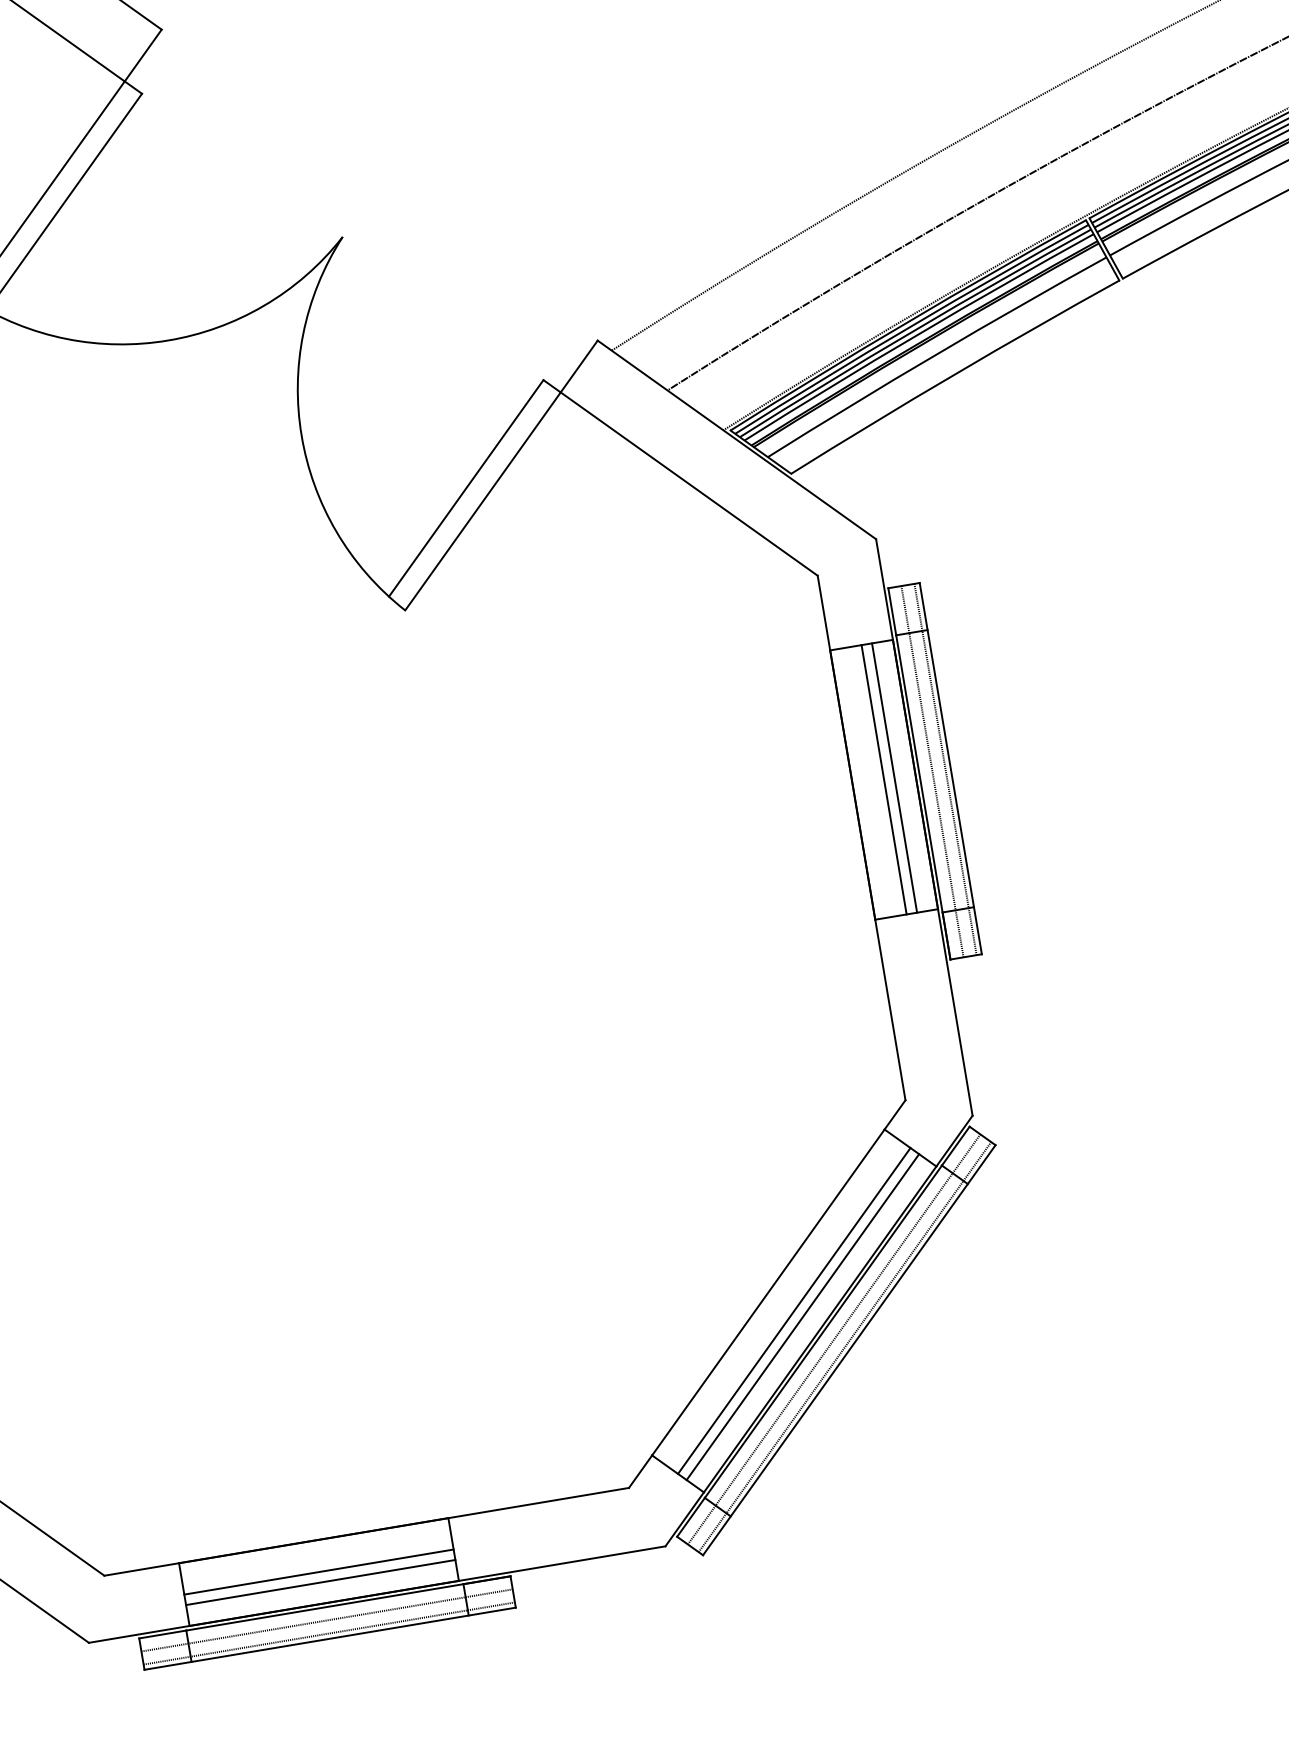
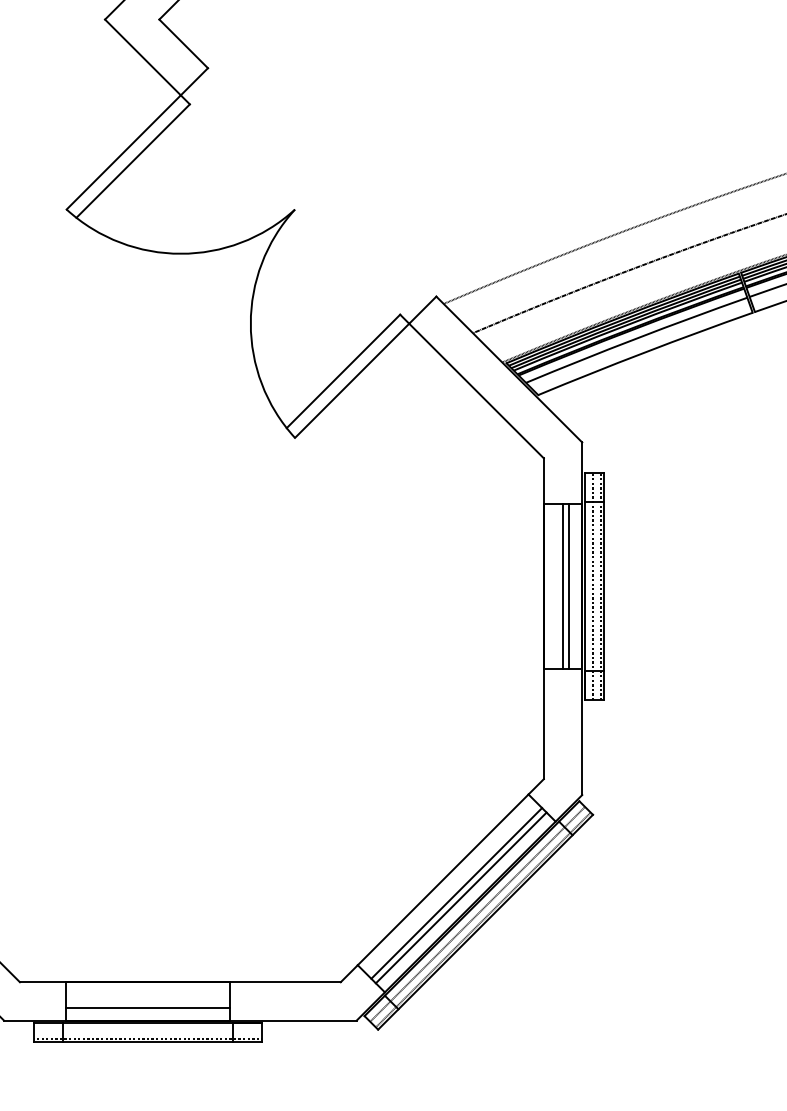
line: (318, 1572) -> (147, 1001), removed
line: (326, 1621) -> (147, 1031), removed

